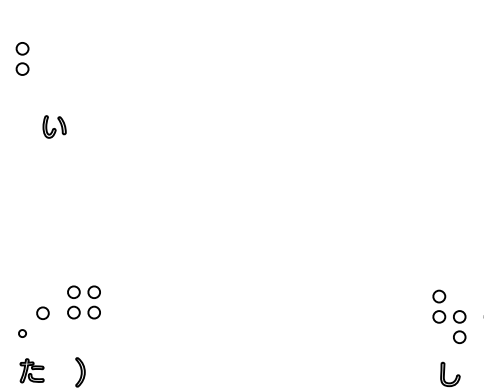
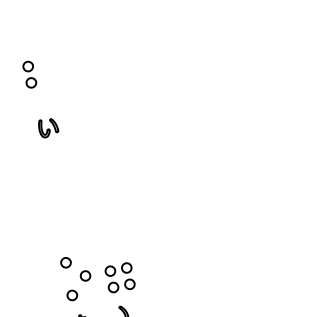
part: (54, 126) -> (48, 127), moved
part: (22, 292) -> (65, 262), added
part: (78, 297) -> (114, 274), moved
part: (22, 333) -> (72, 295), size x1.67

